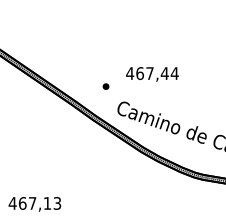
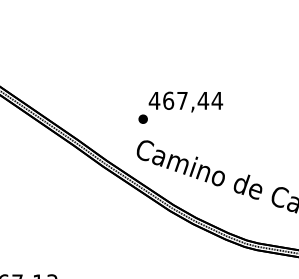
part: (105, 86) -> (142, 119), moved

